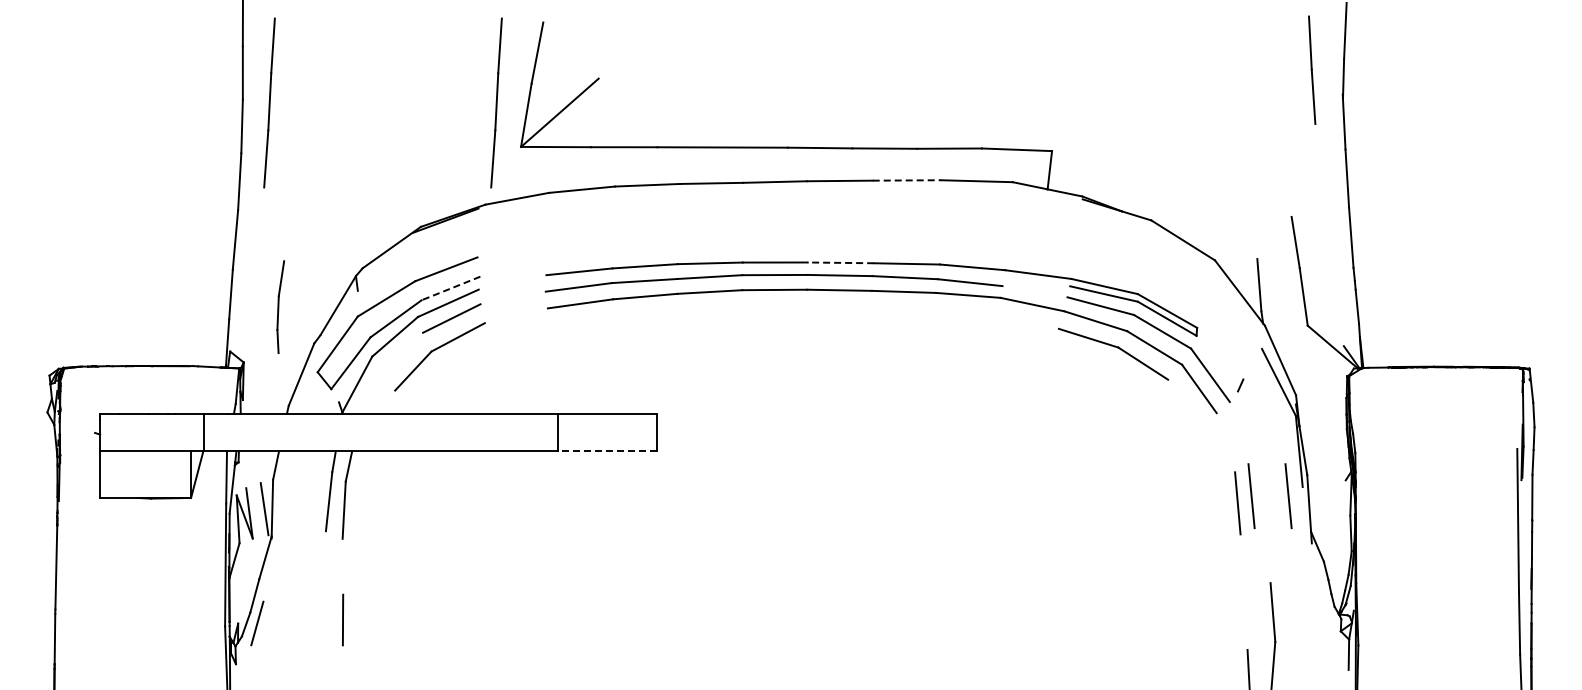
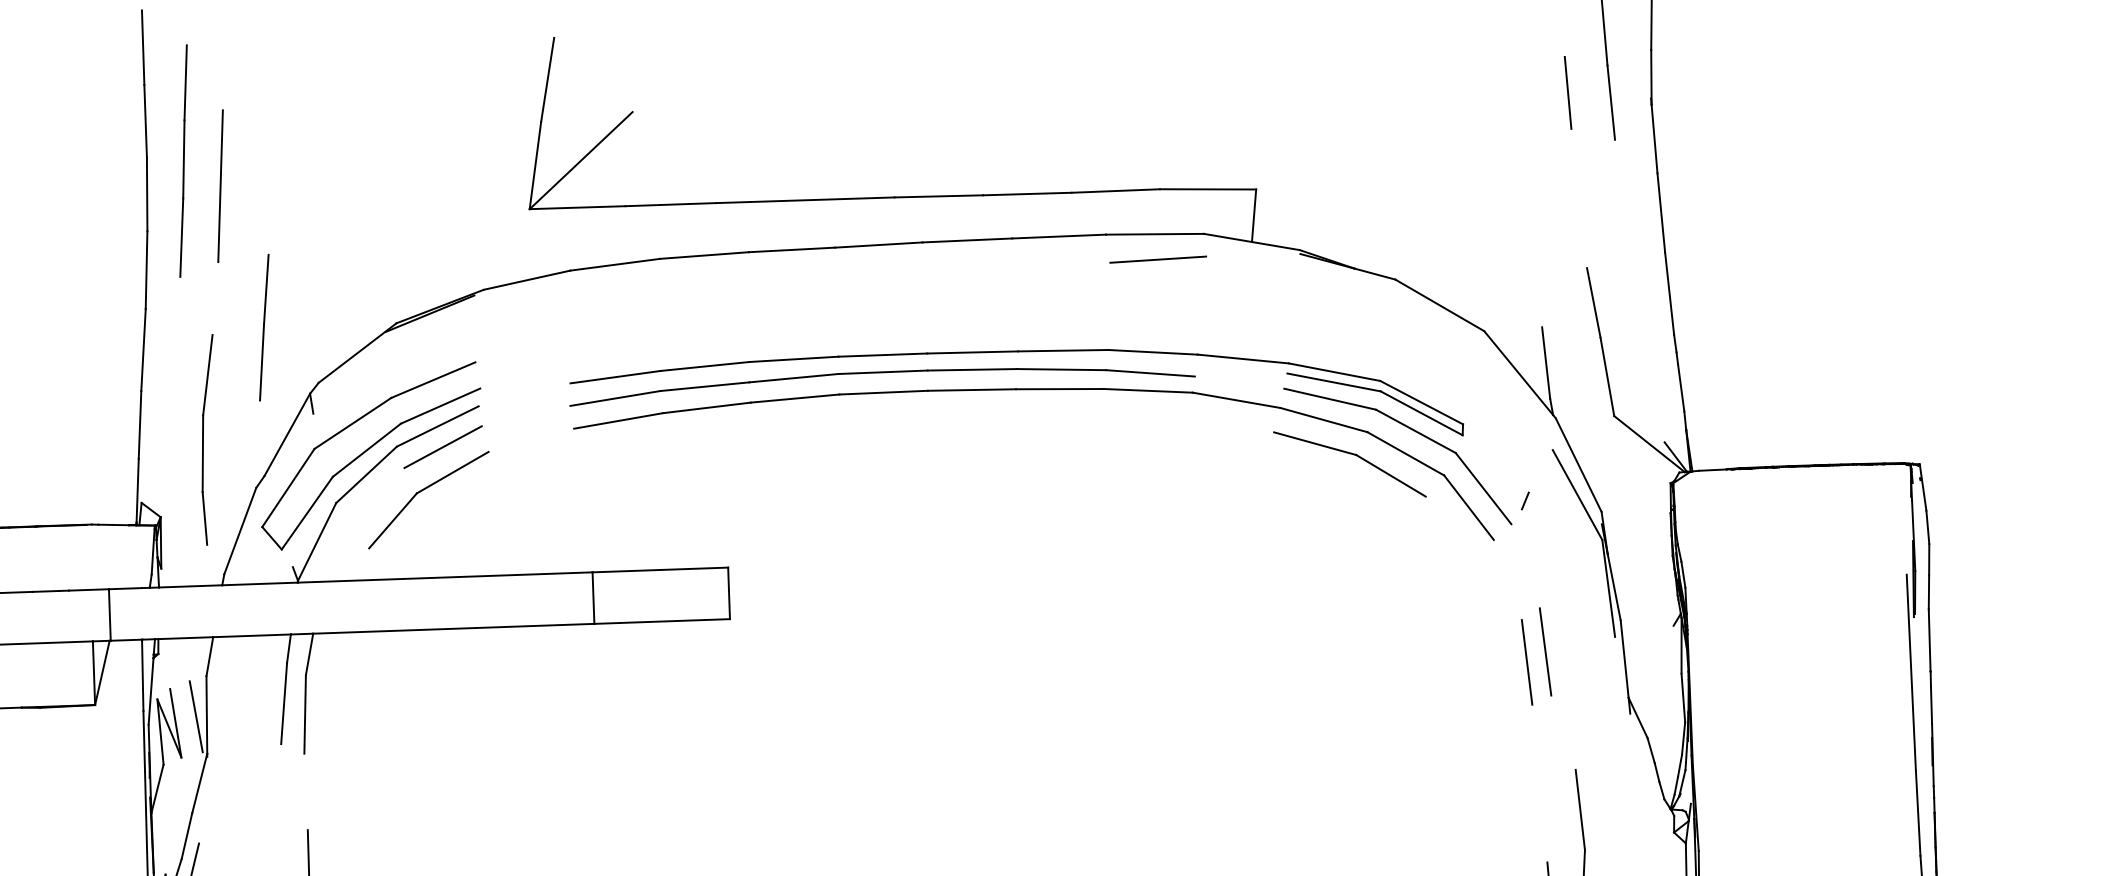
line: (1281, 88) -> (1567, 92), added
line: (496, 102) -> (493, 149), removed
line: (295, 121) -> (219, 185), added
line: (907, 180) -> (1059, 236), dashed -> solid
line: (978, 199) -> (1157, 259), added
line: (324, 226) -> (264, 327), added
line: (840, 262) -> (972, 351), dashed -> solid
line: (450, 288) -> (439, 406), dashed -> solid
part: (280, 306) -> (208, 438), size x1.67
line: (607, 451) -> (662, 621), dashed -> solid
line: (1288, 496) -> (1596, 650), removed

